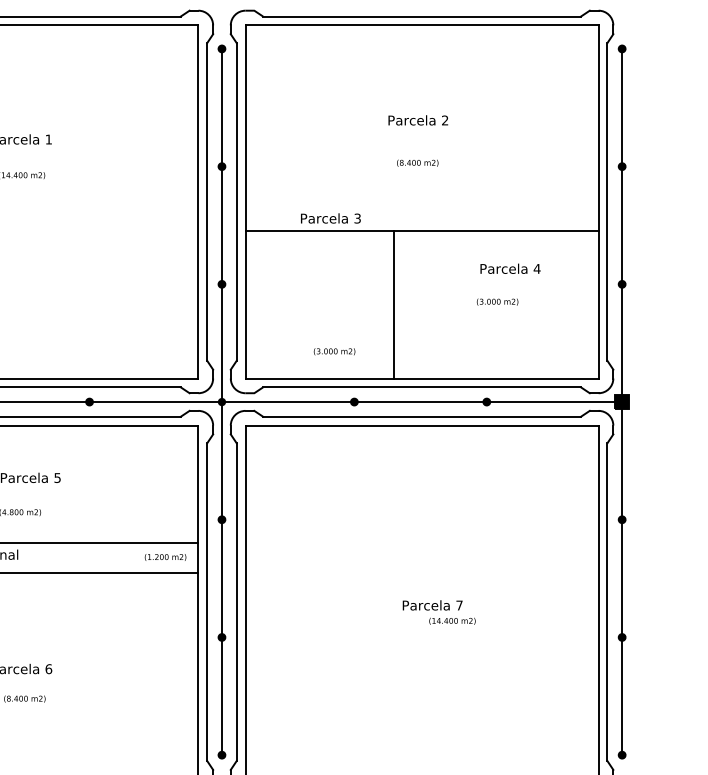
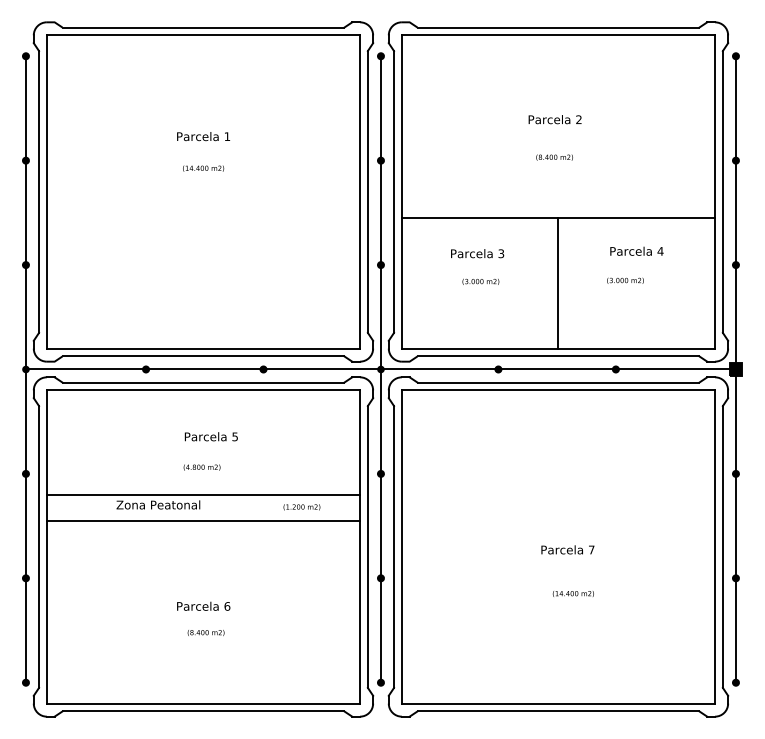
text: (330, 218) -> (477, 253), moved
line: (393, 305) -> (558, 283), moved
text: (334, 351) -> (480, 281), moved
text: (165, 557) -> (301, 507), moved
text: (451, 620) -> (572, 593), moved

